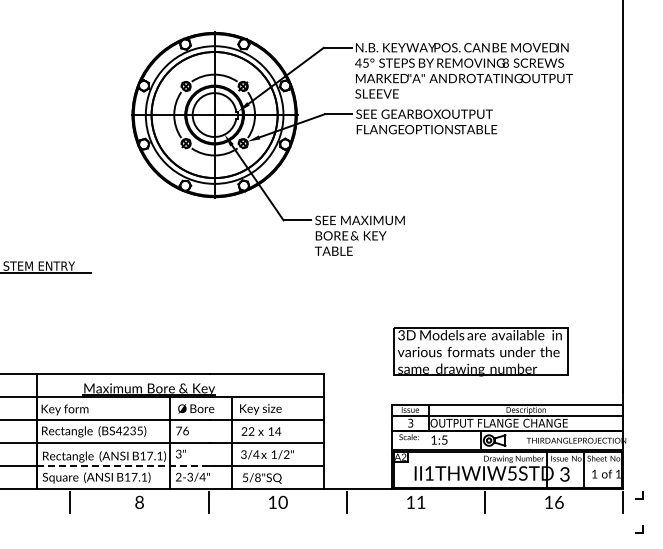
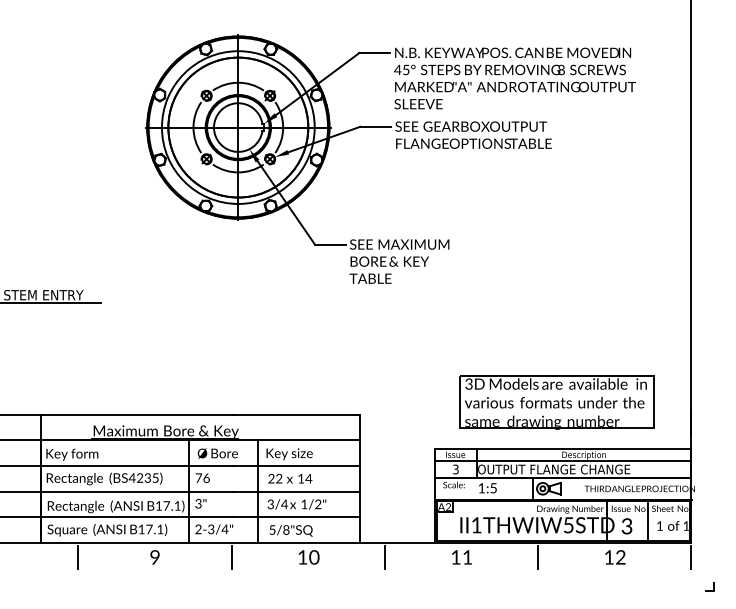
part: (480, 351) -> (556, 402), moved
line: (123, 466) -> (137, 517), dashed -> solid
line: (642, 495) -> (713, 549), removed
text: (559, 501) -> (620, 556), 16 -> 12
text: (139, 502) -> (154, 557), 8 -> 9

